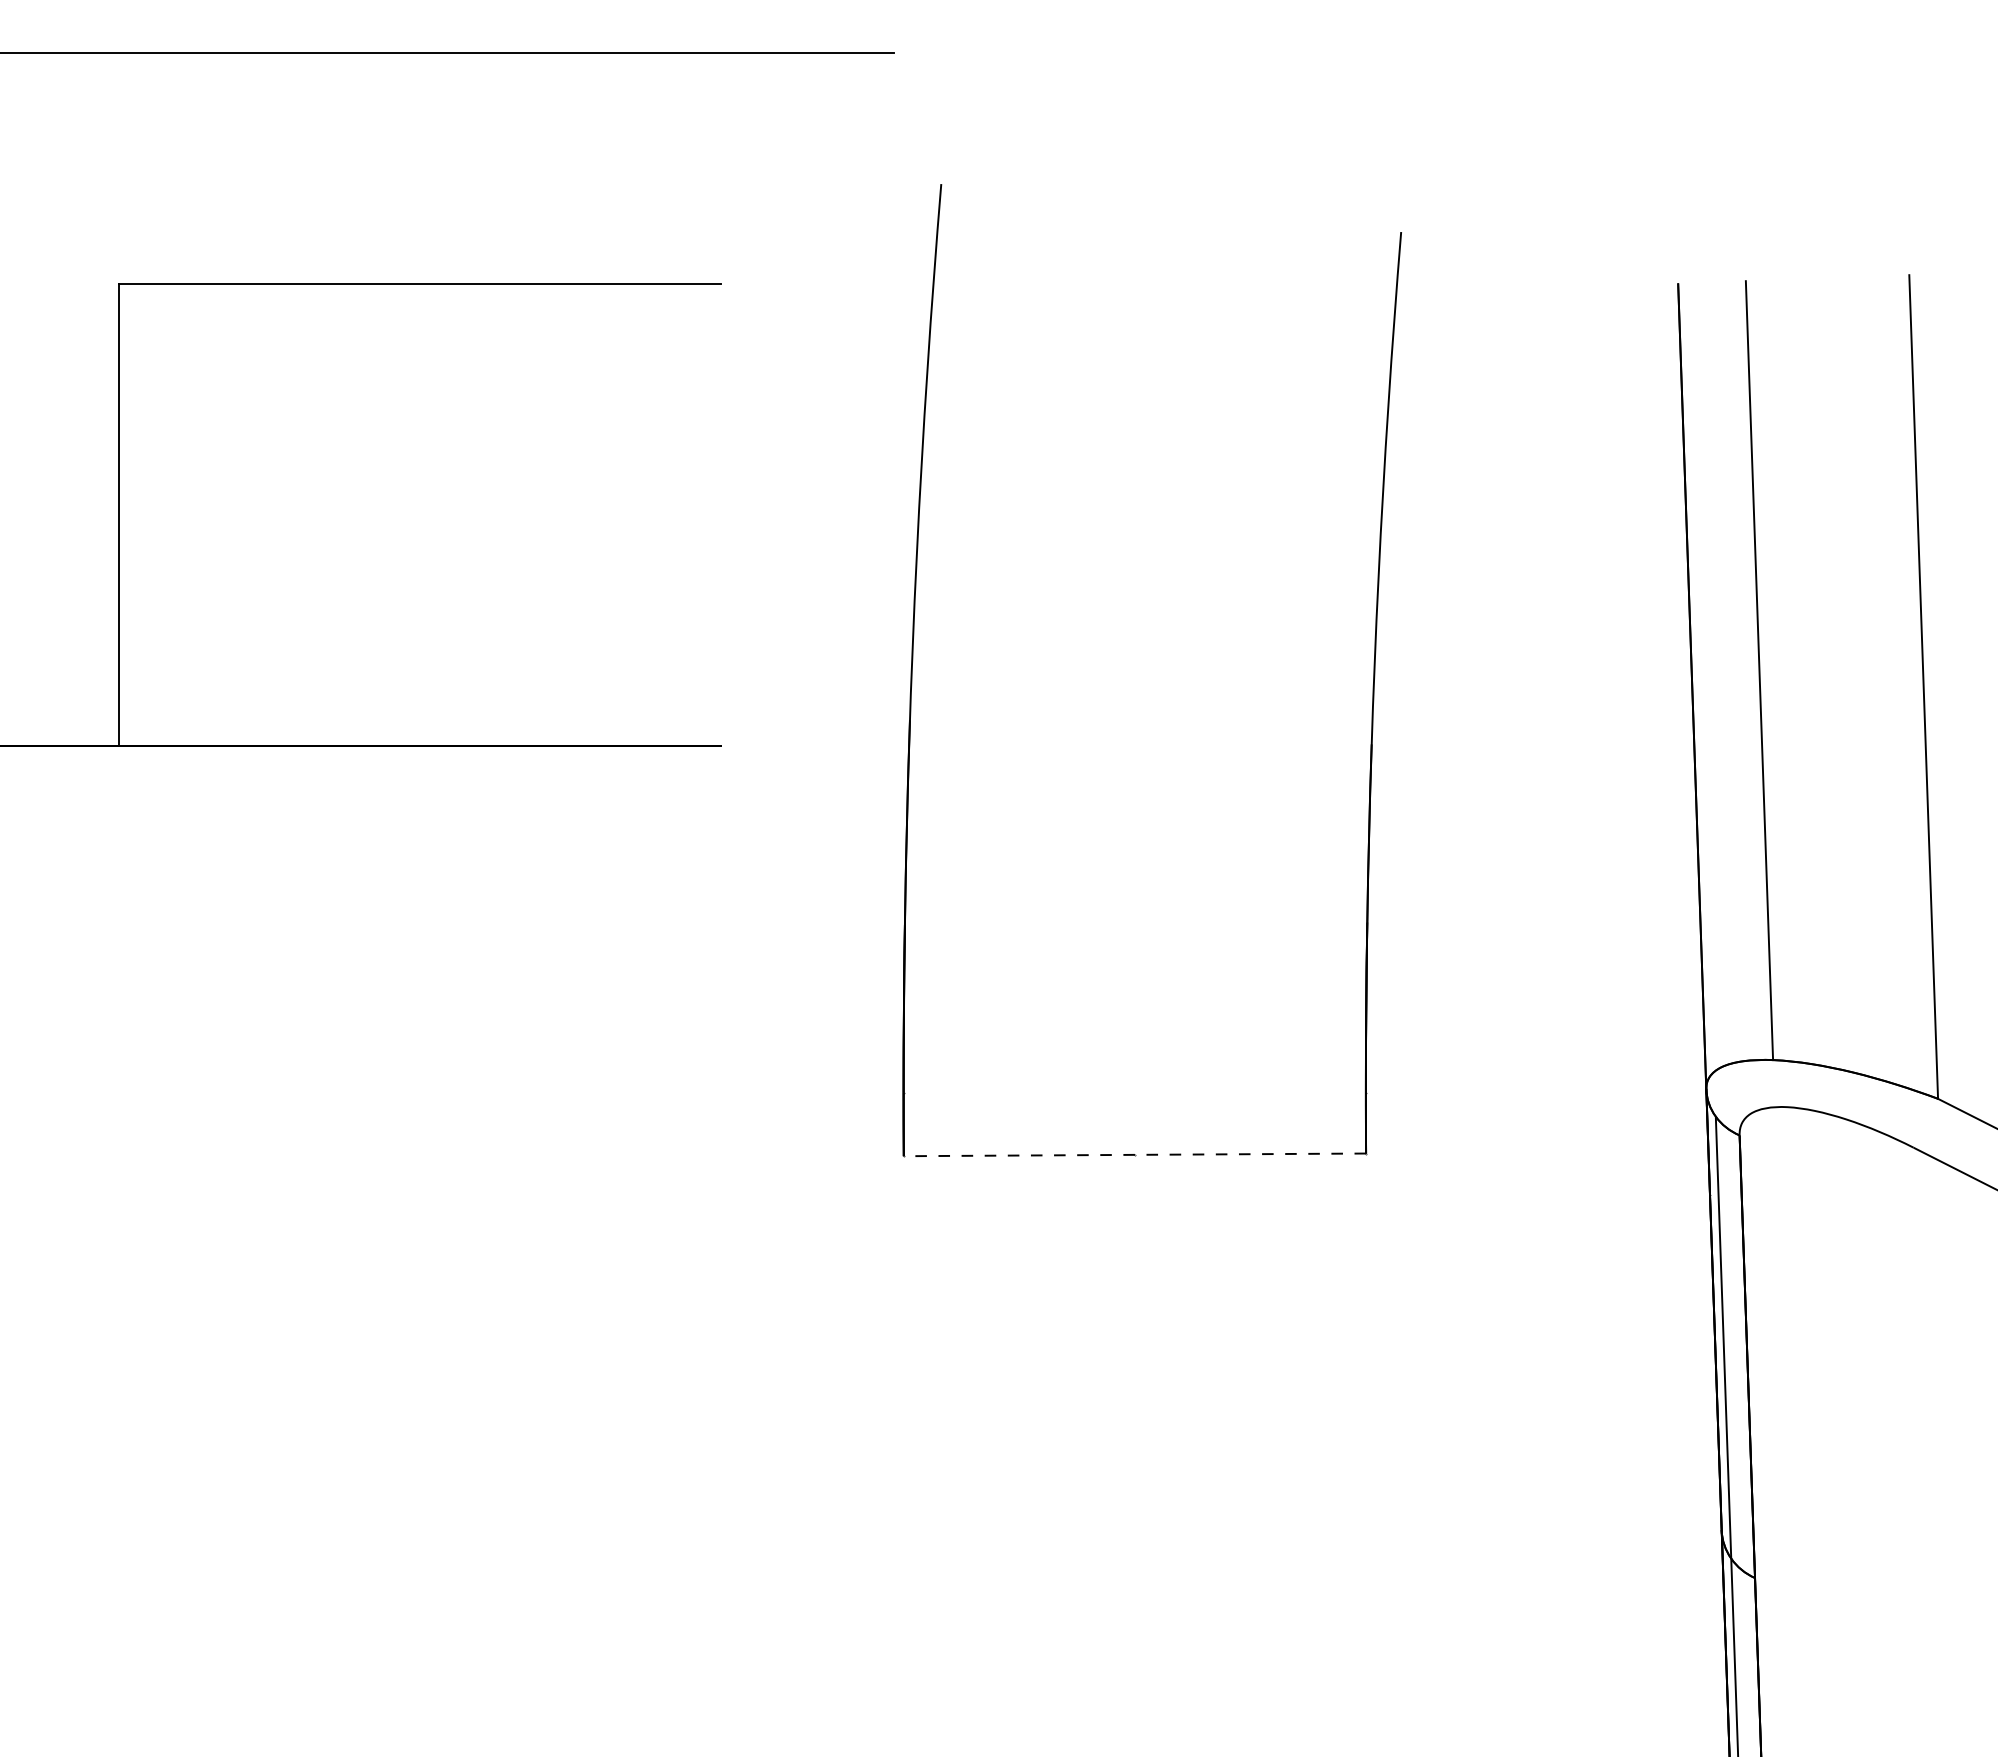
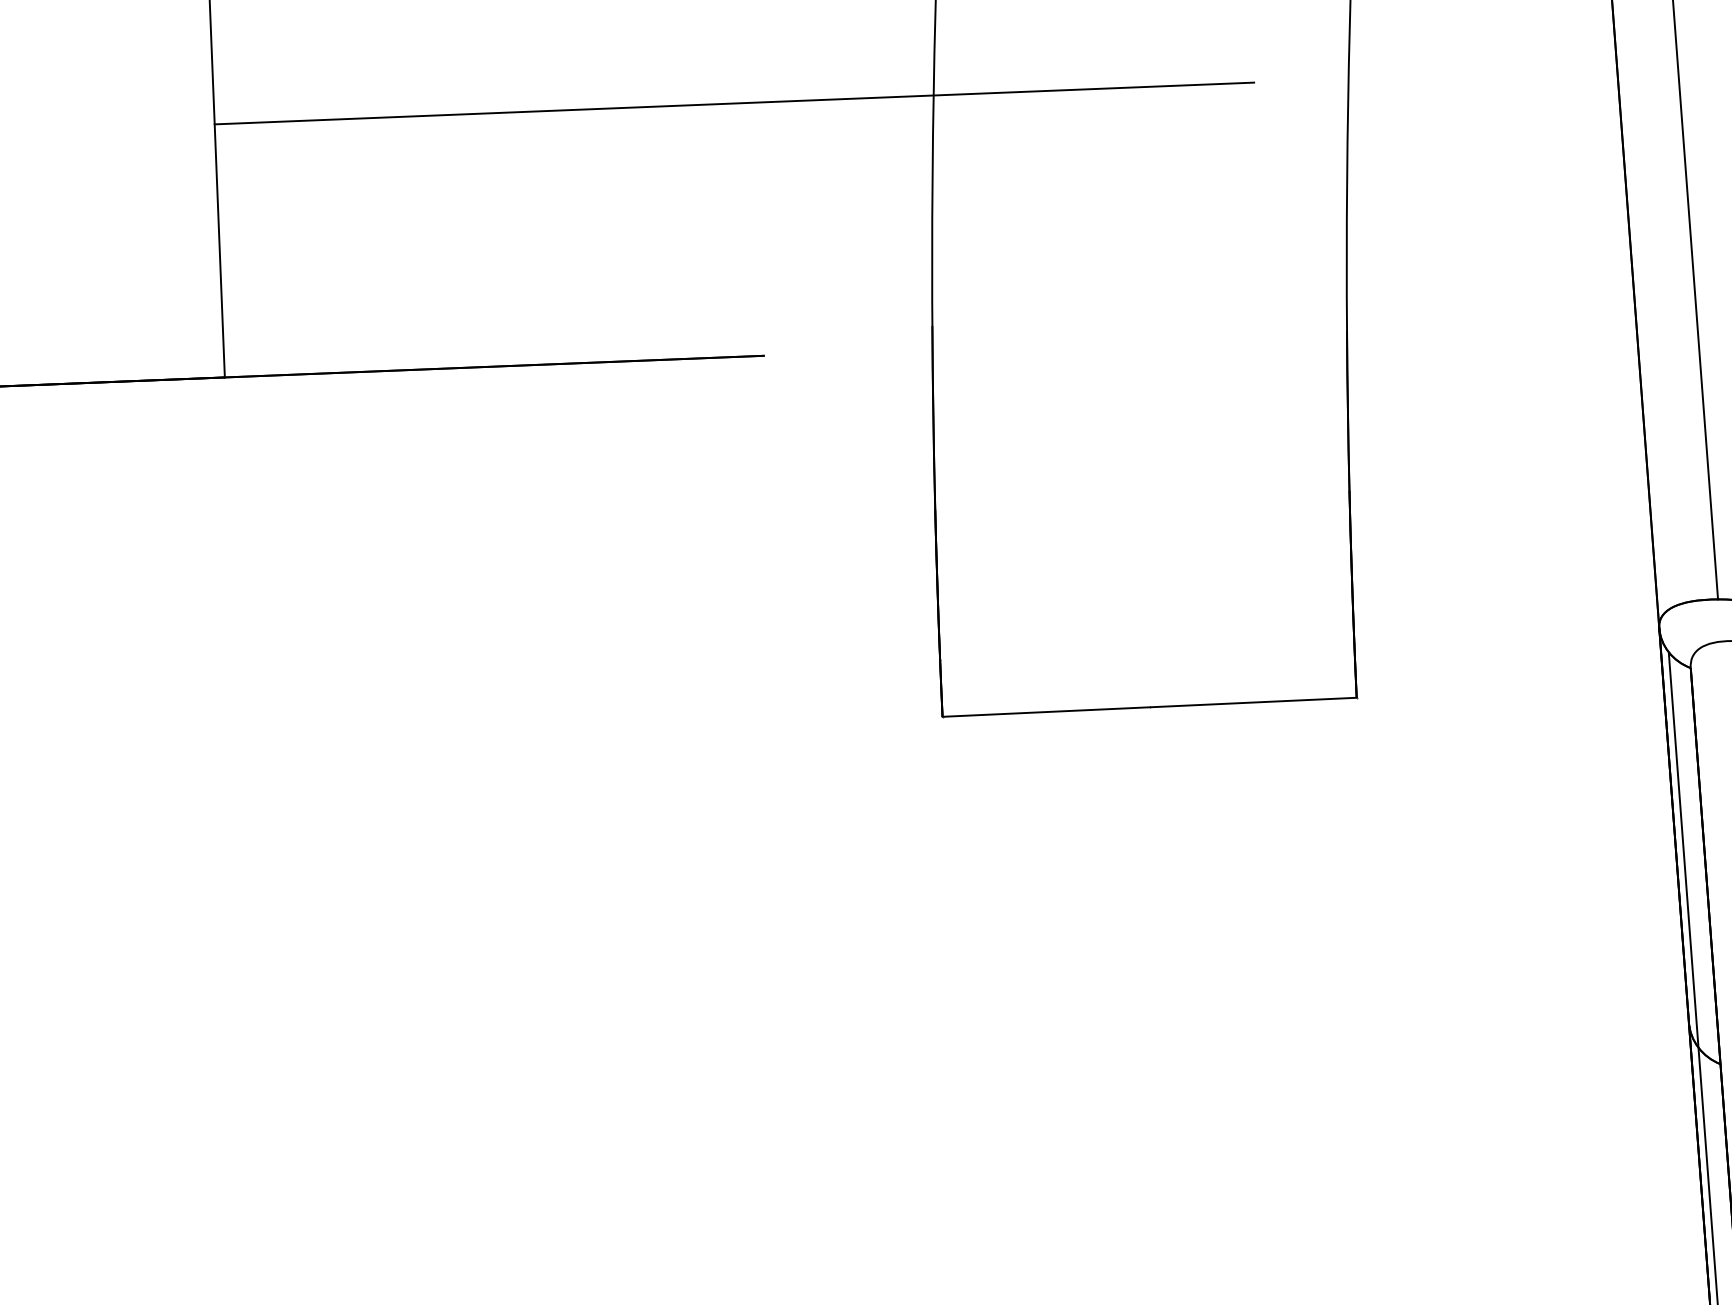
line: (699, 463) -> (734, 103), added
line: (1134, 1154) -> (1149, 706), dashed -> solid

